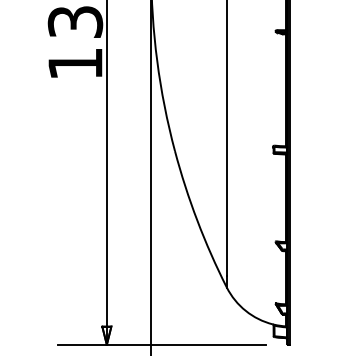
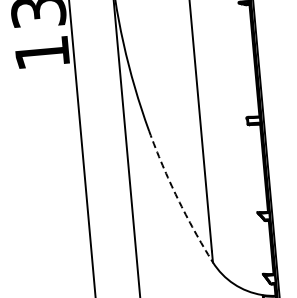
arc: (197, 220) -> (177, 198), solid -> dashed

